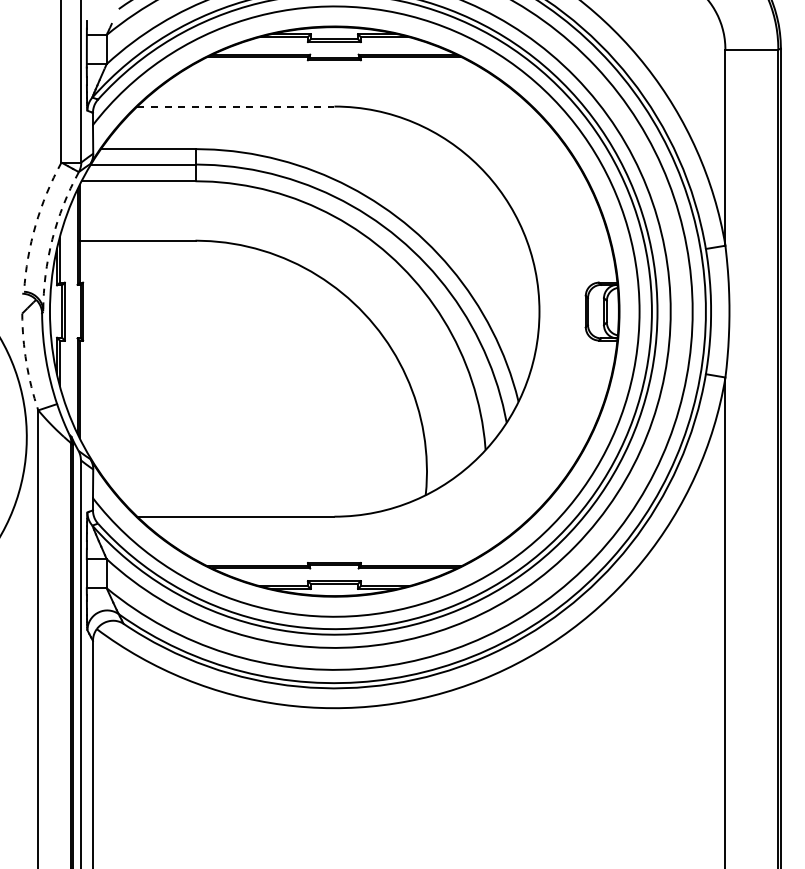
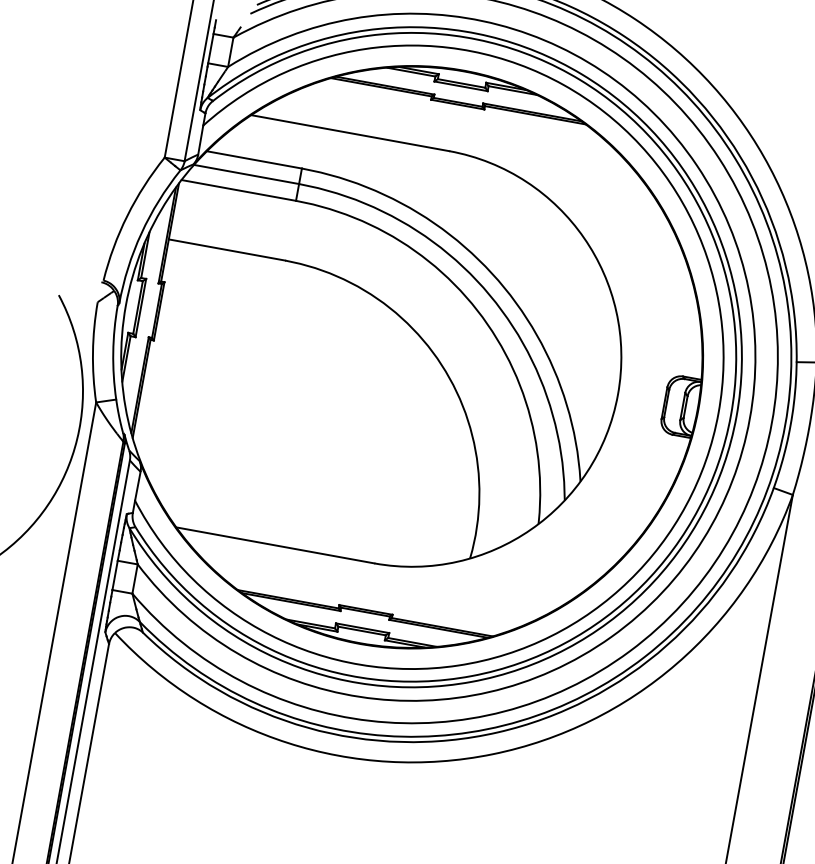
line: (235, 106) -> (349, 133), dashed -> solid
arc: (35, 225) -> (127, 216), dashed -> solid
arc: (52, 239) -> (141, 233), dashed -> solid
arc: (26, 362) -> (93, 352), dashed -> solid

